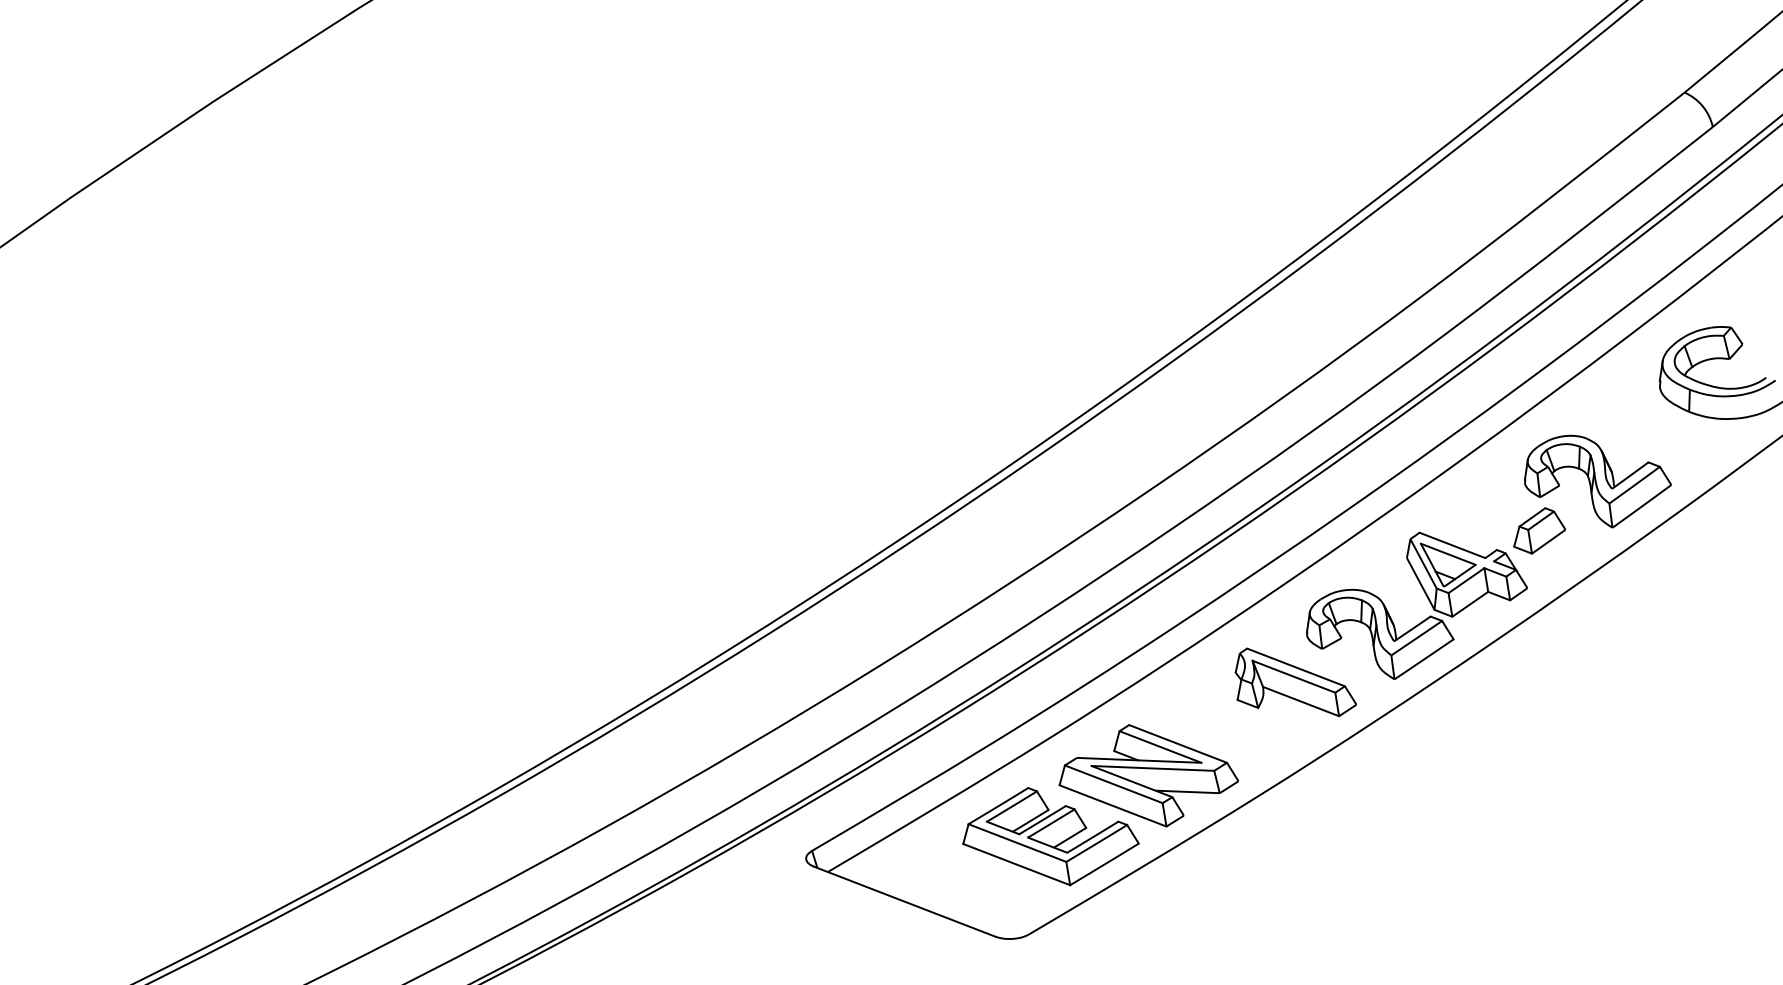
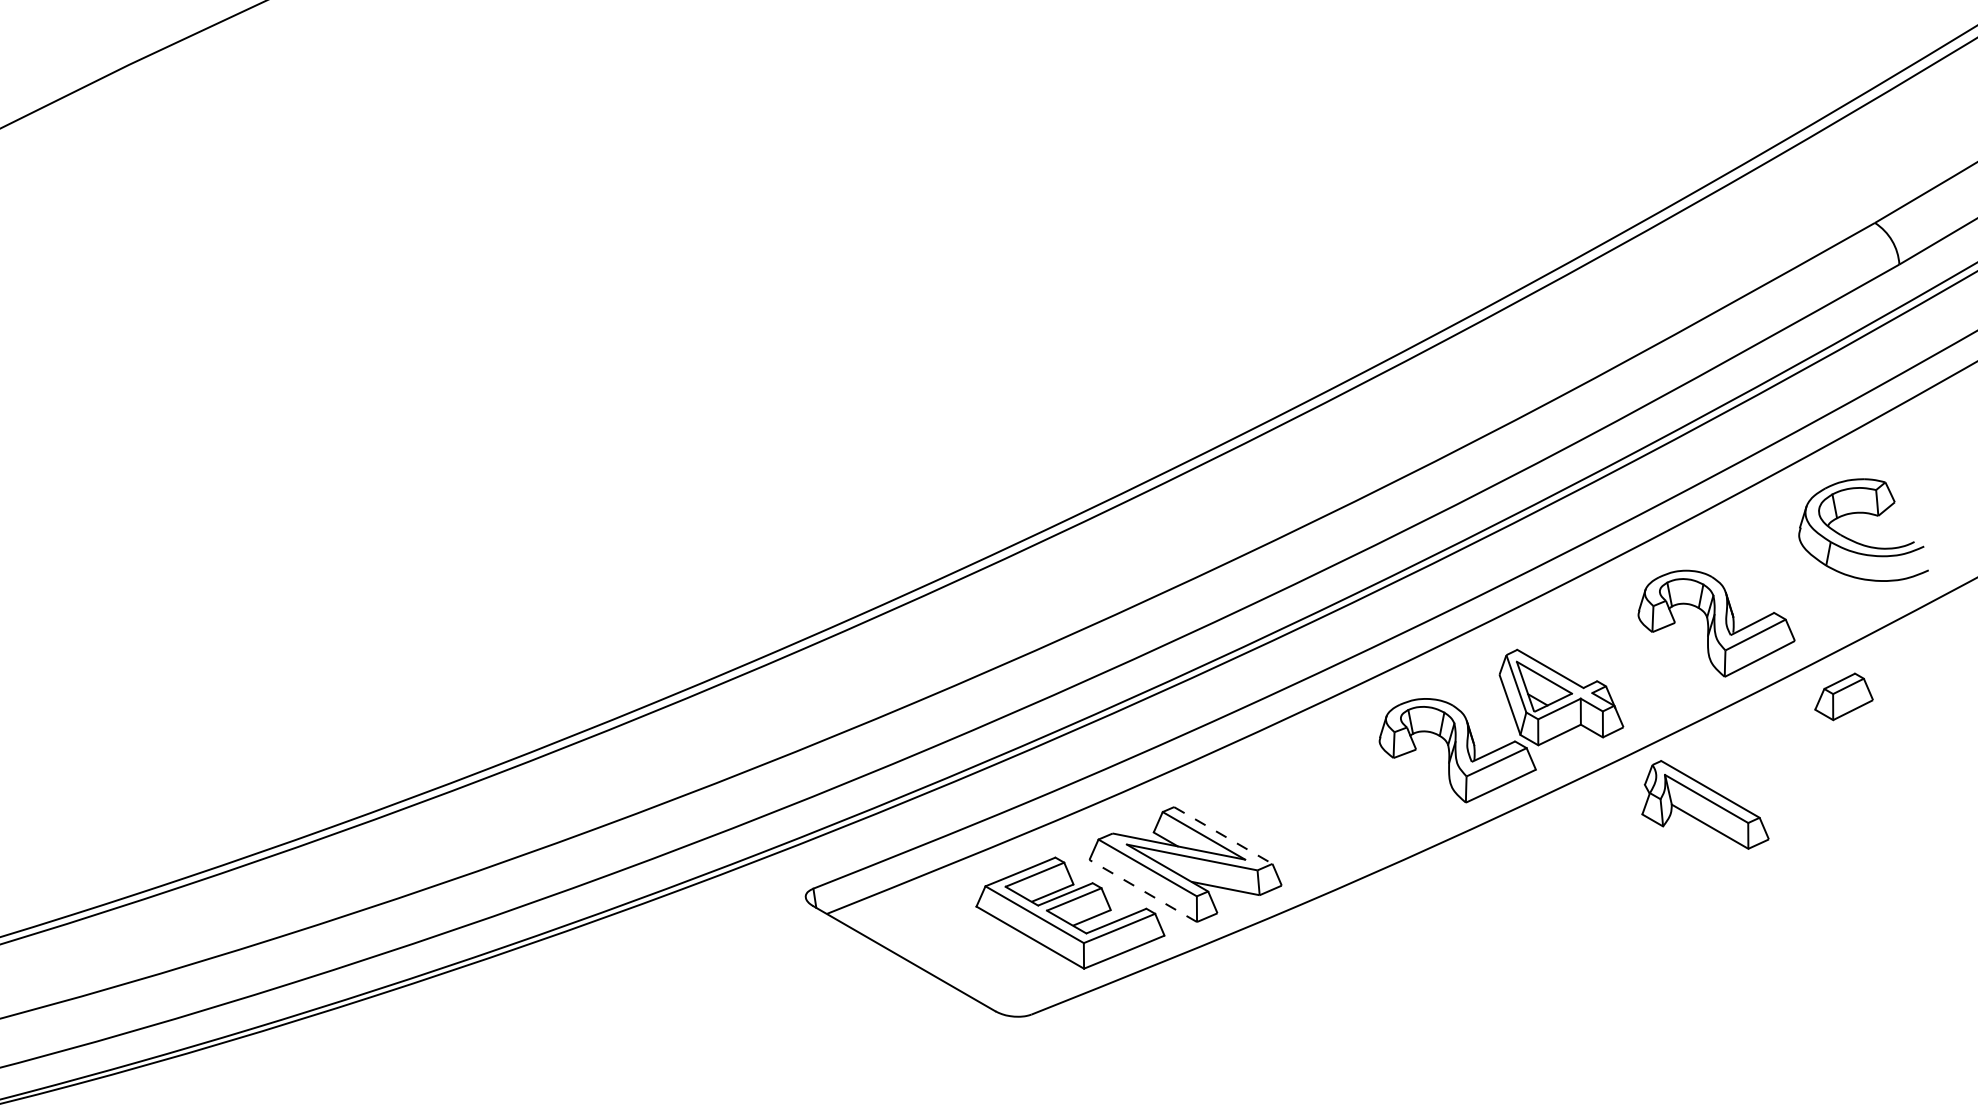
part: (1538, 530) -> (1843, 696), moved
part: (1293, 681) -> (1705, 804), moved
line: (1178, 743) -> (1223, 835), solid -> dashed
line: (1112, 805) -> (1142, 890), solid -> dashed

